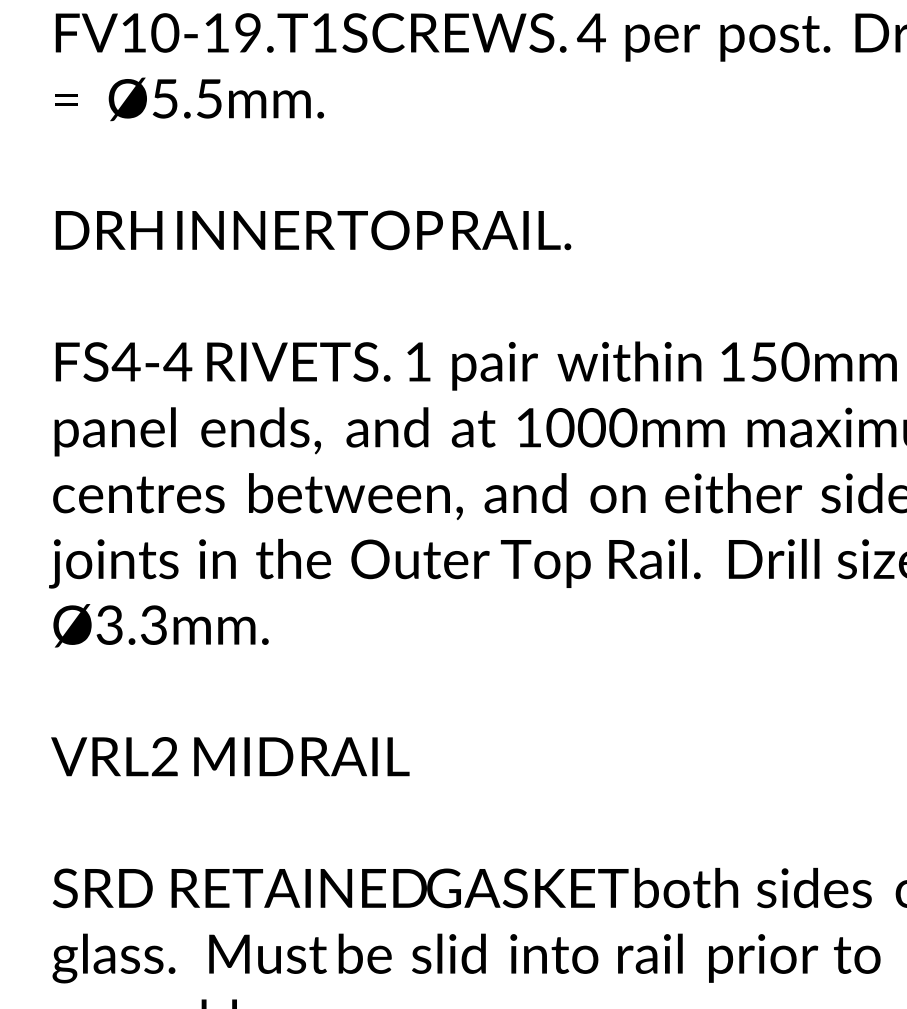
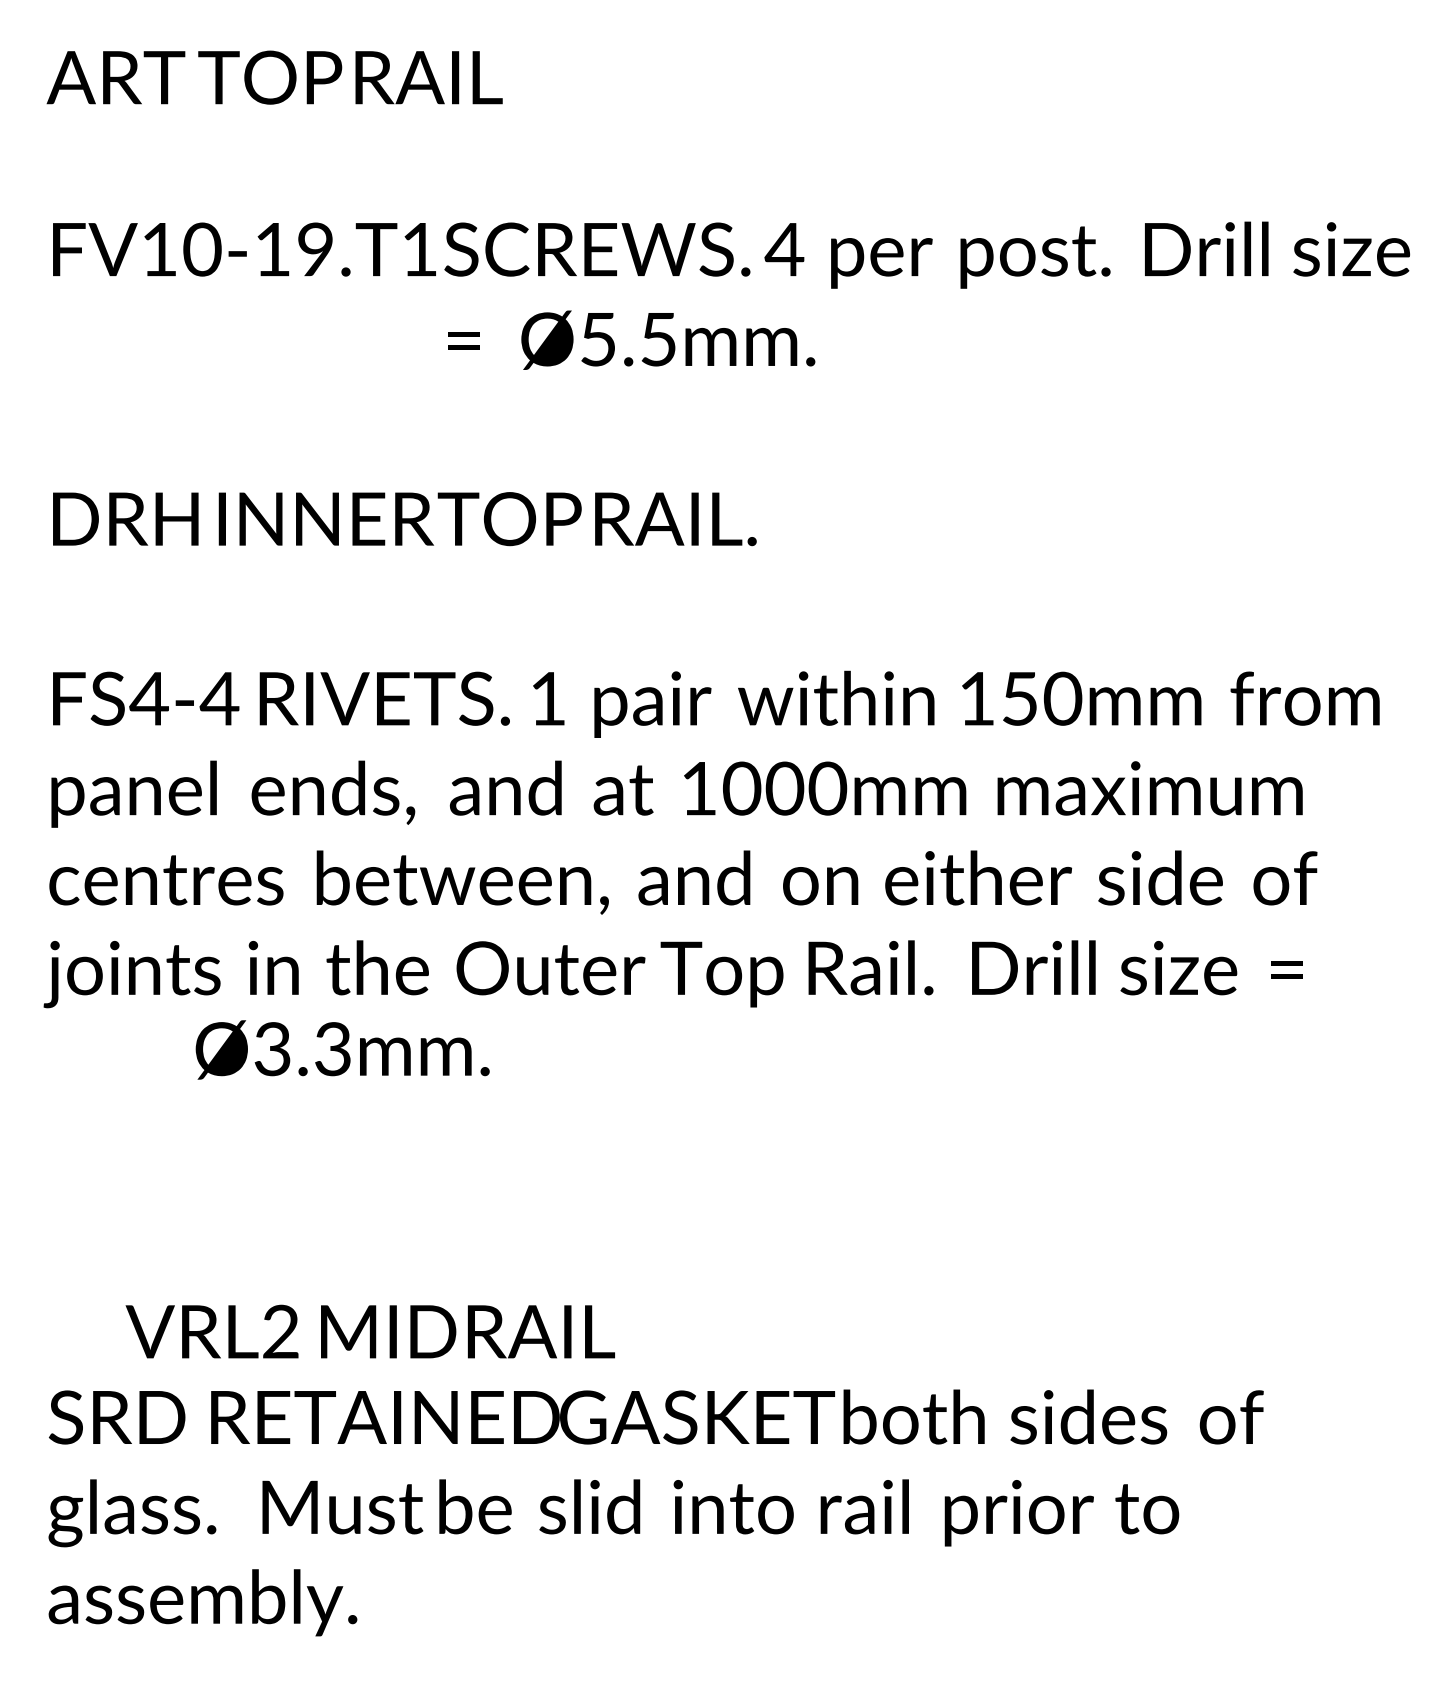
text: (189, 98) -> (631, 339), moved
text: (160, 625) -> (342, 1049), moved
text: (229, 756) -> (369, 1331), moved

